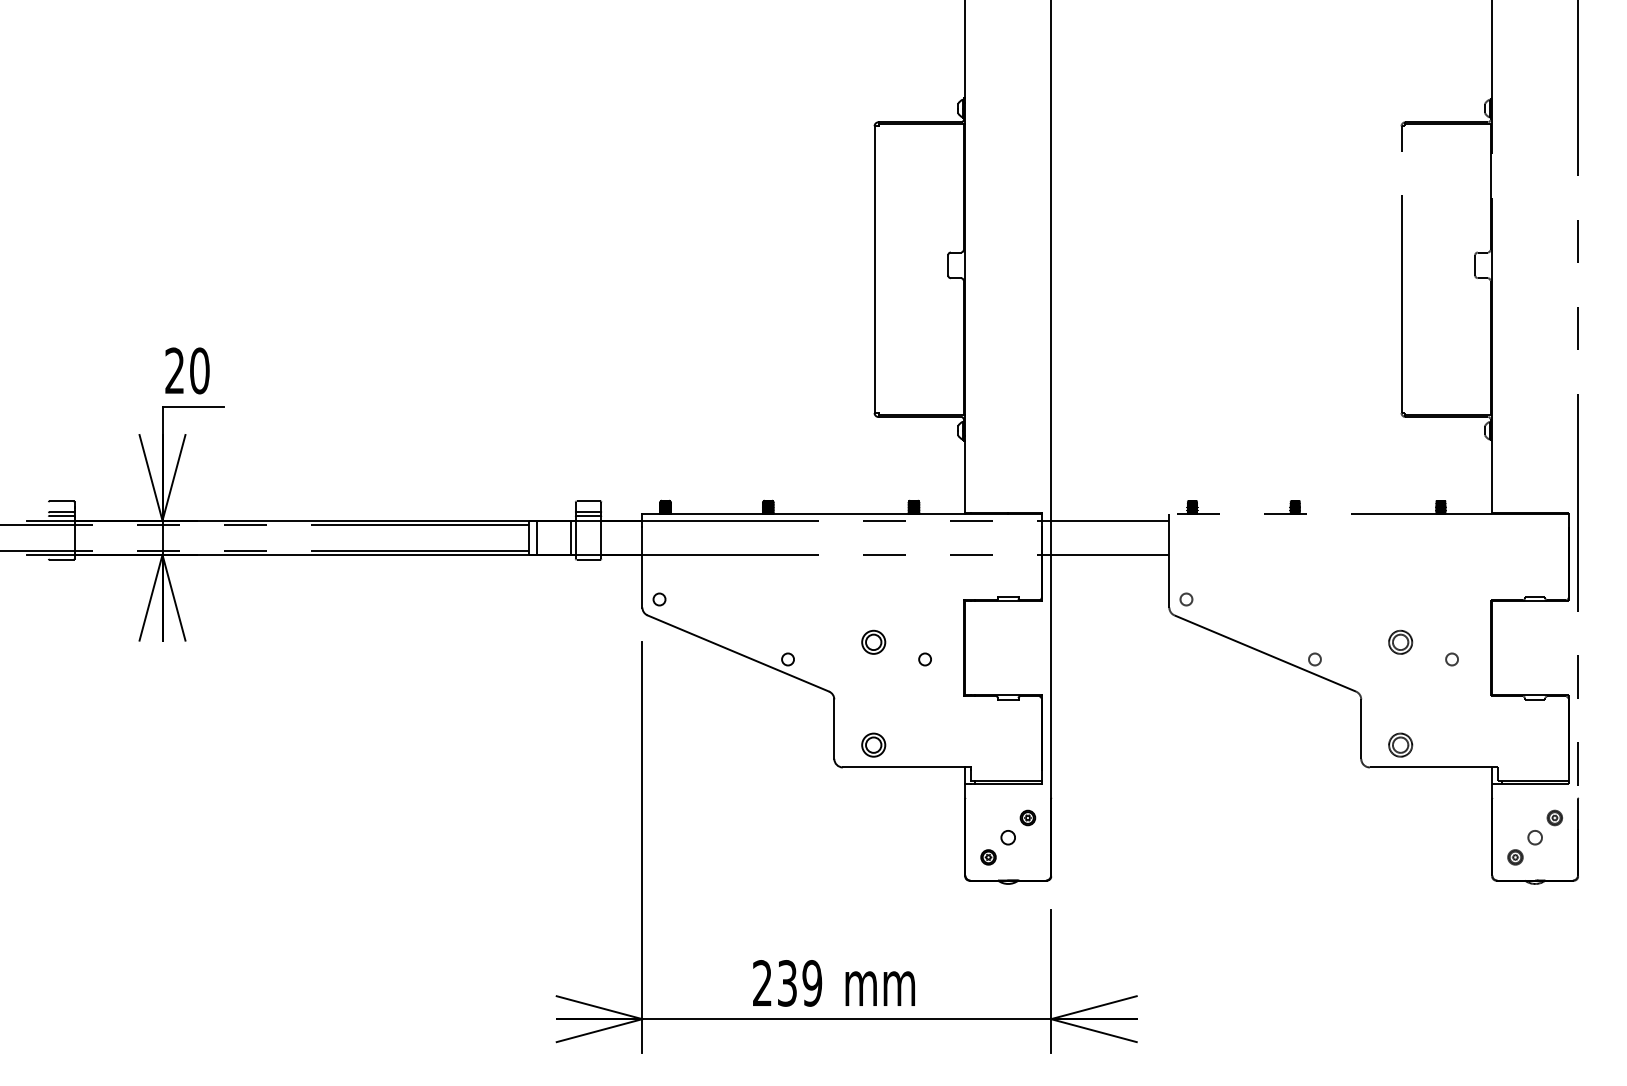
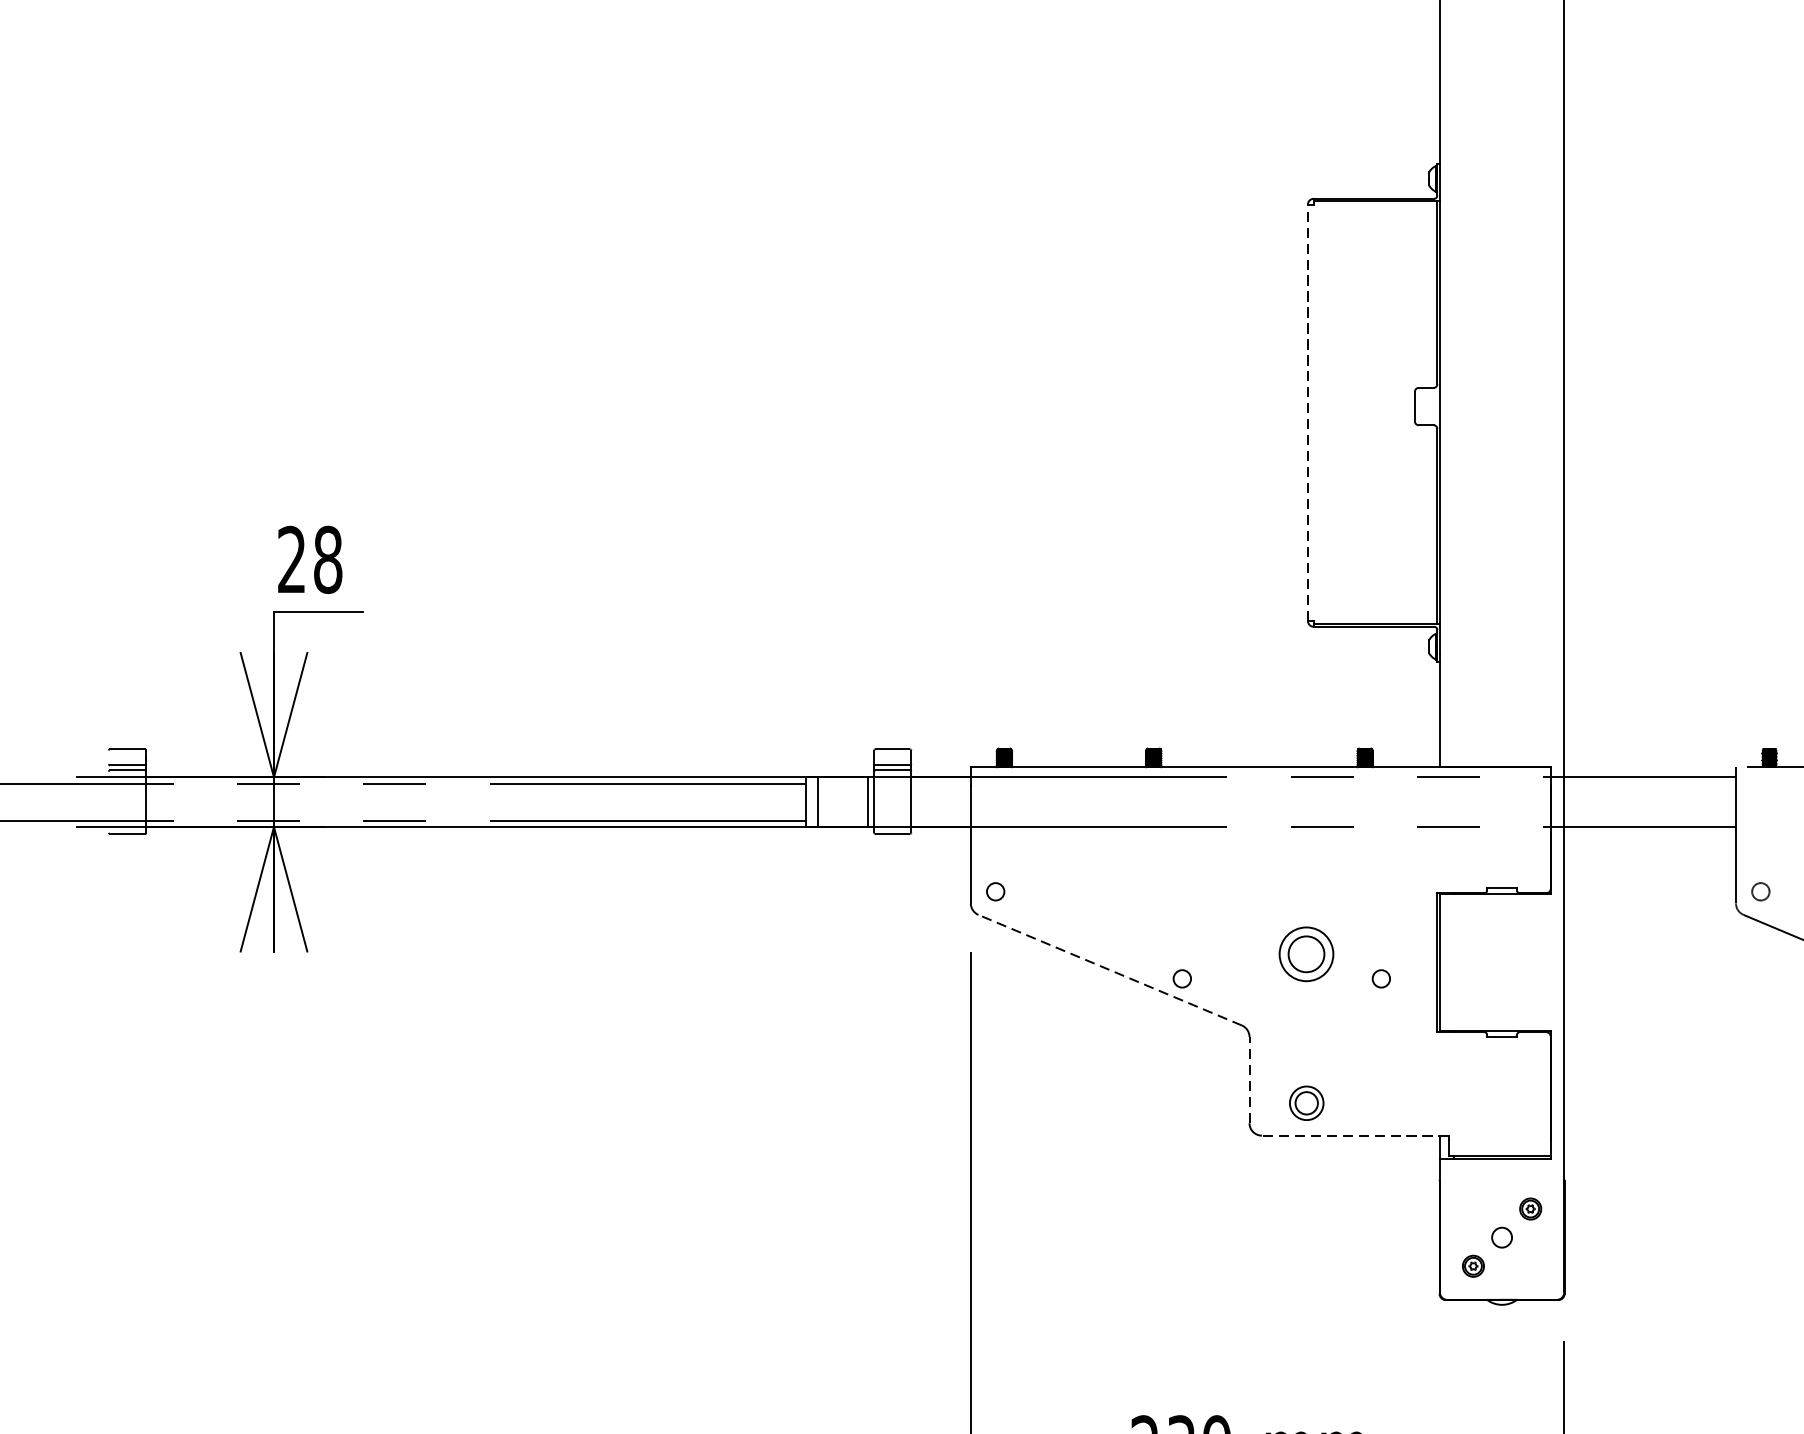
line: (874, 269) -> (1307, 412), solid -> dashed
text: (199, 370) -> (327, 559), 20 -> 28
part: (873, 641) -> (1306, 952), size x1.6
line: (737, 653) -> (1108, 970), solid -> dashed
line: (834, 729) -> (1249, 1080), solid -> dashed
line: (906, 767) -> (1354, 1135), solid -> dashed

